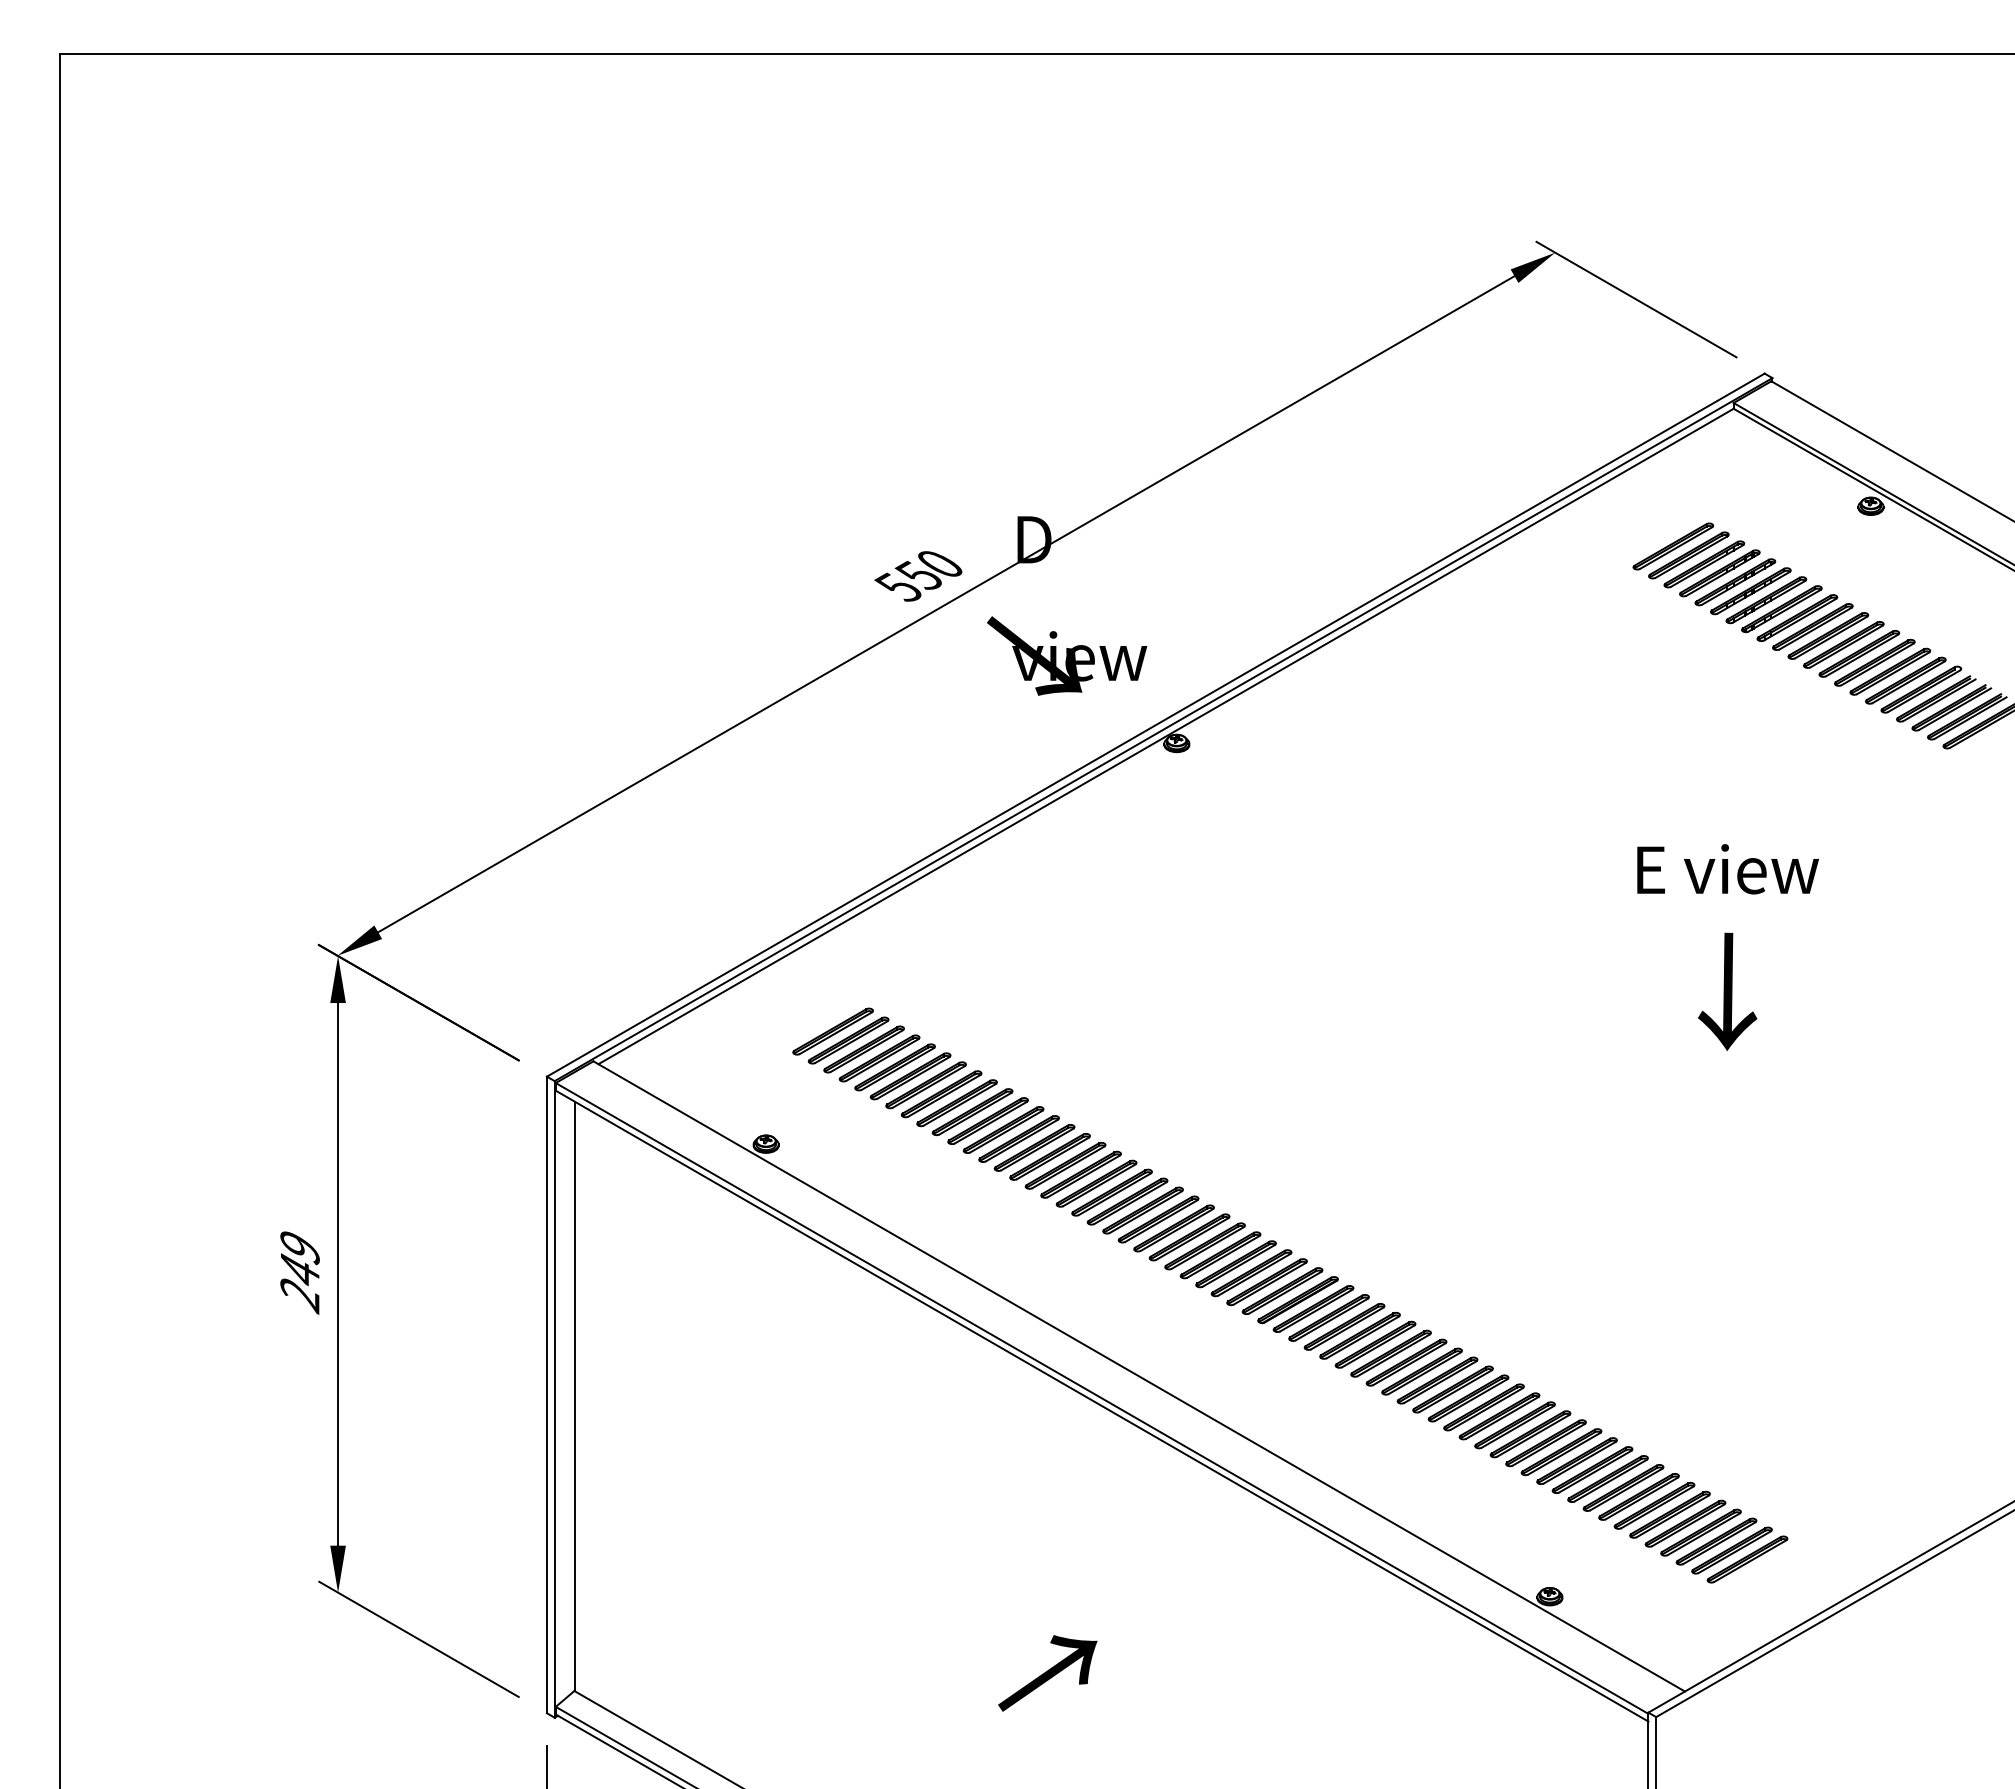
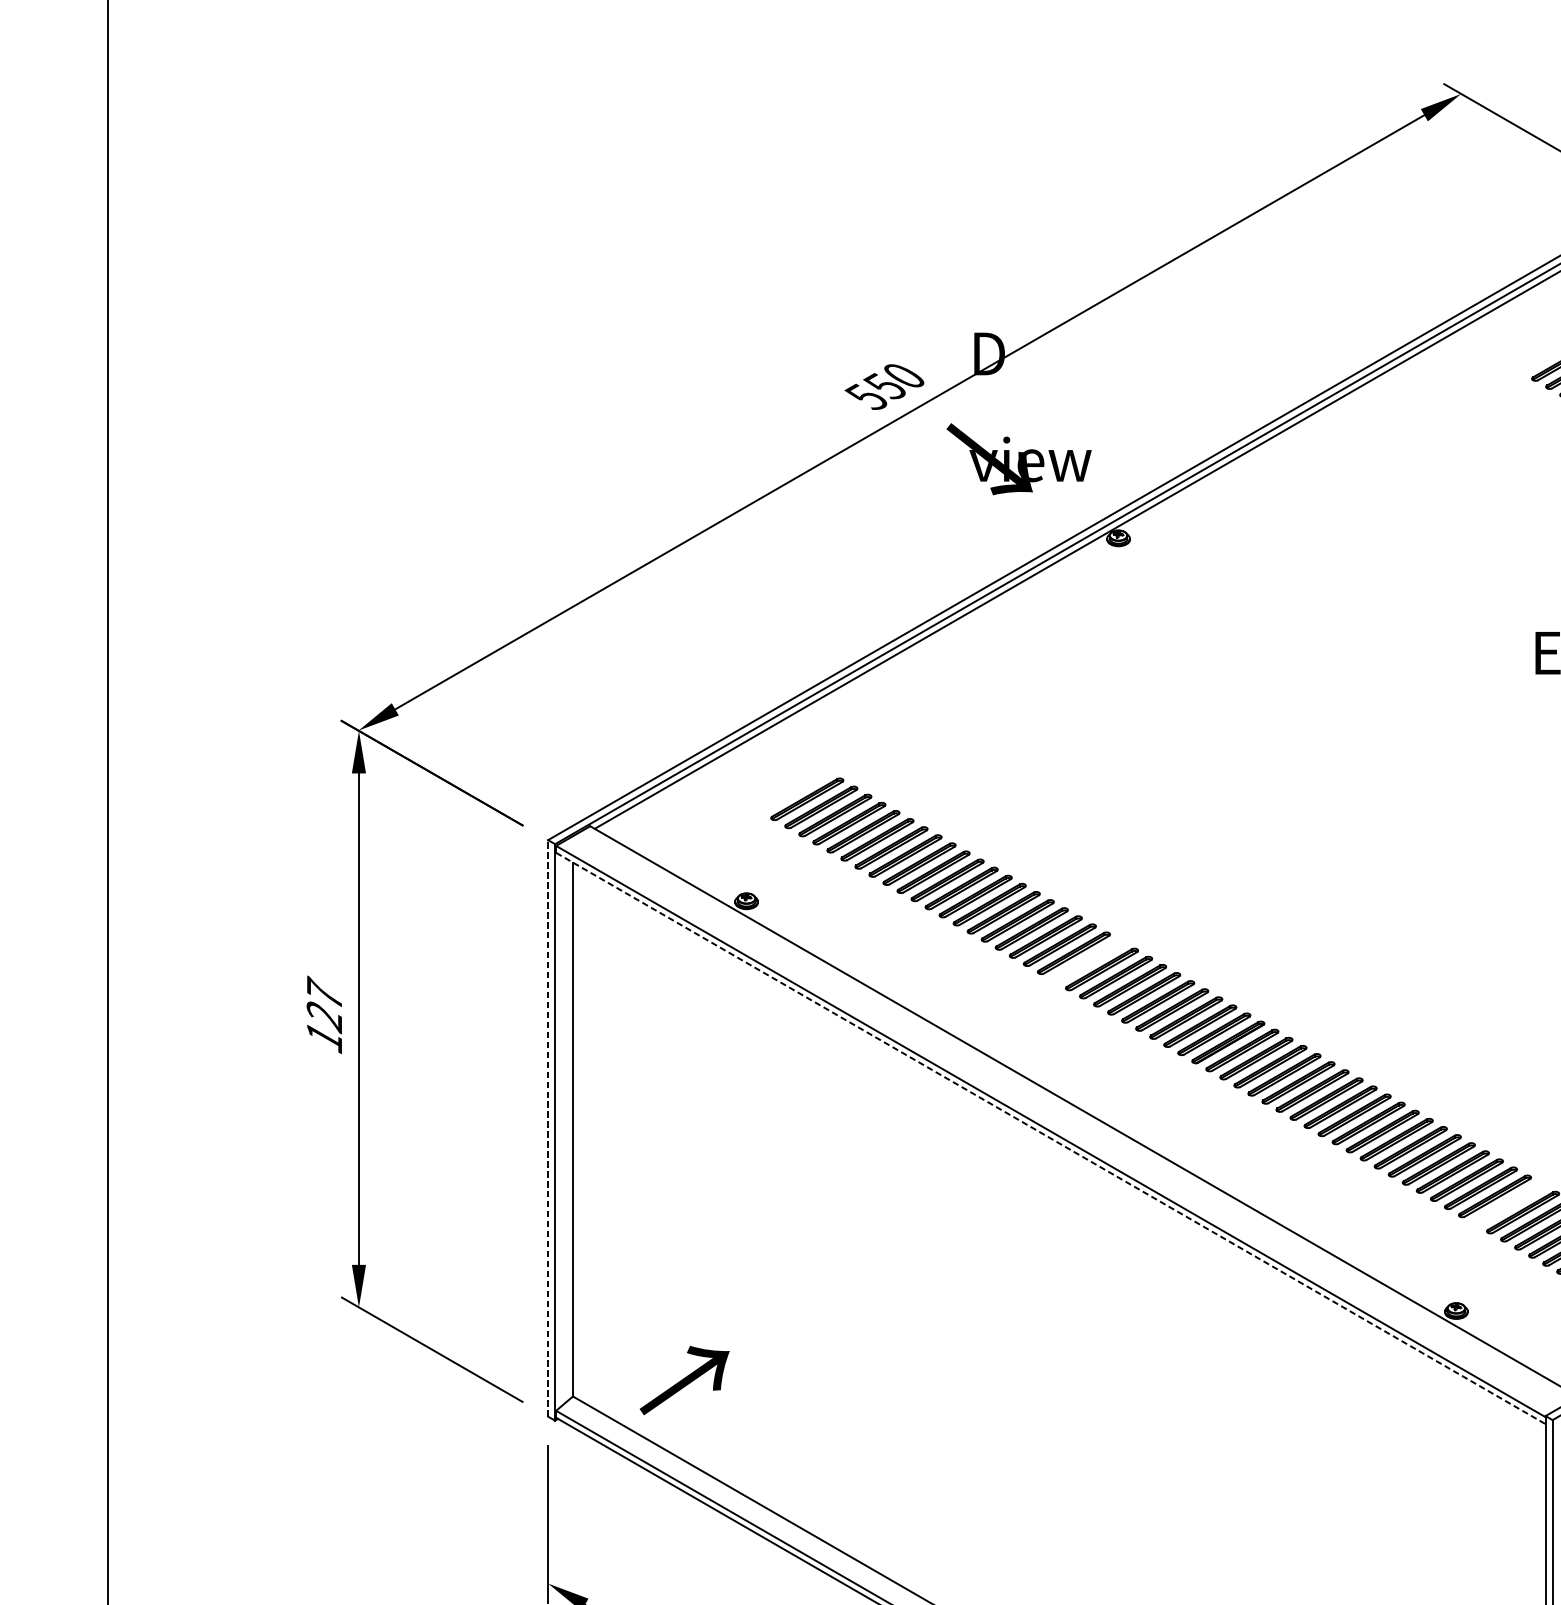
part: (1142, 1210) -> (1087, 961), removed
text: (299, 1270) -> (324, 1015), 249 -> 127
line: (546, 1394) -> (547, 1127), solid -> dashed
line: (1102, 1406) -> (1051, 1138), solid -> dashed
part: (1607, 1478) -> (1508, 1204), removed
text: (1047, 1673) -> (684, 1380), moved

